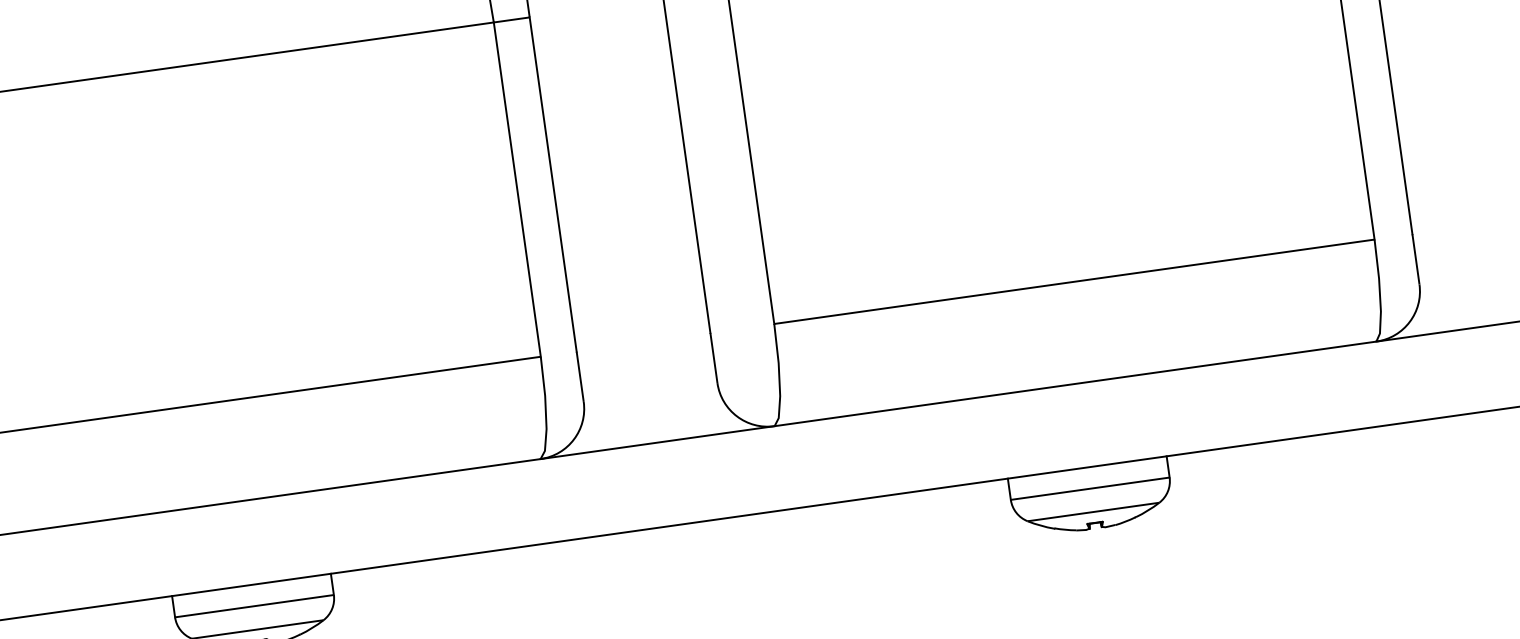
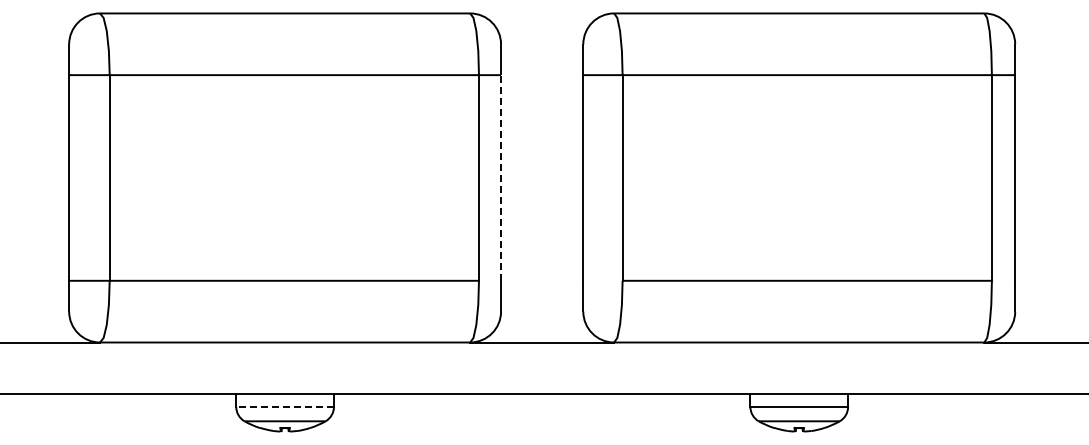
line: (553, 183) -> (501, 177), solid -> dashed
arc: (255, 605) -> (285, 406), solid -> dashed

